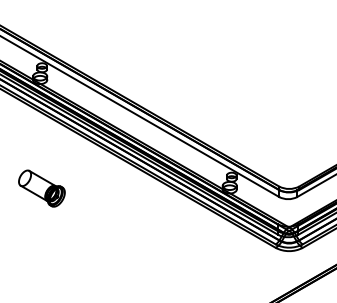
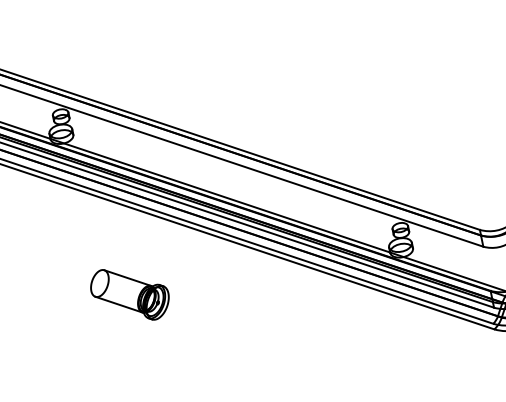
part: (41, 188) -> (129, 294), moved

